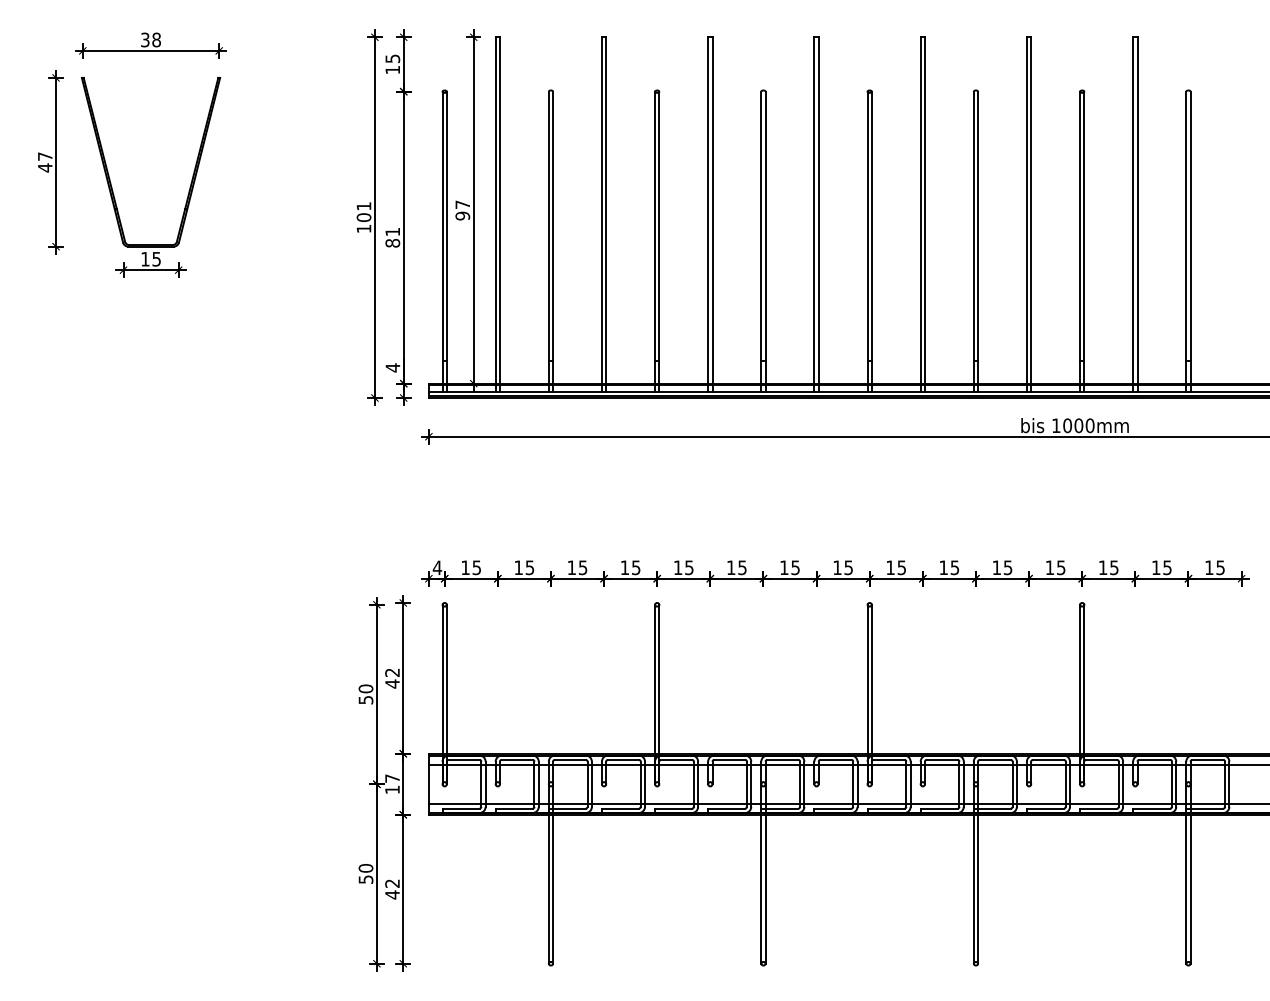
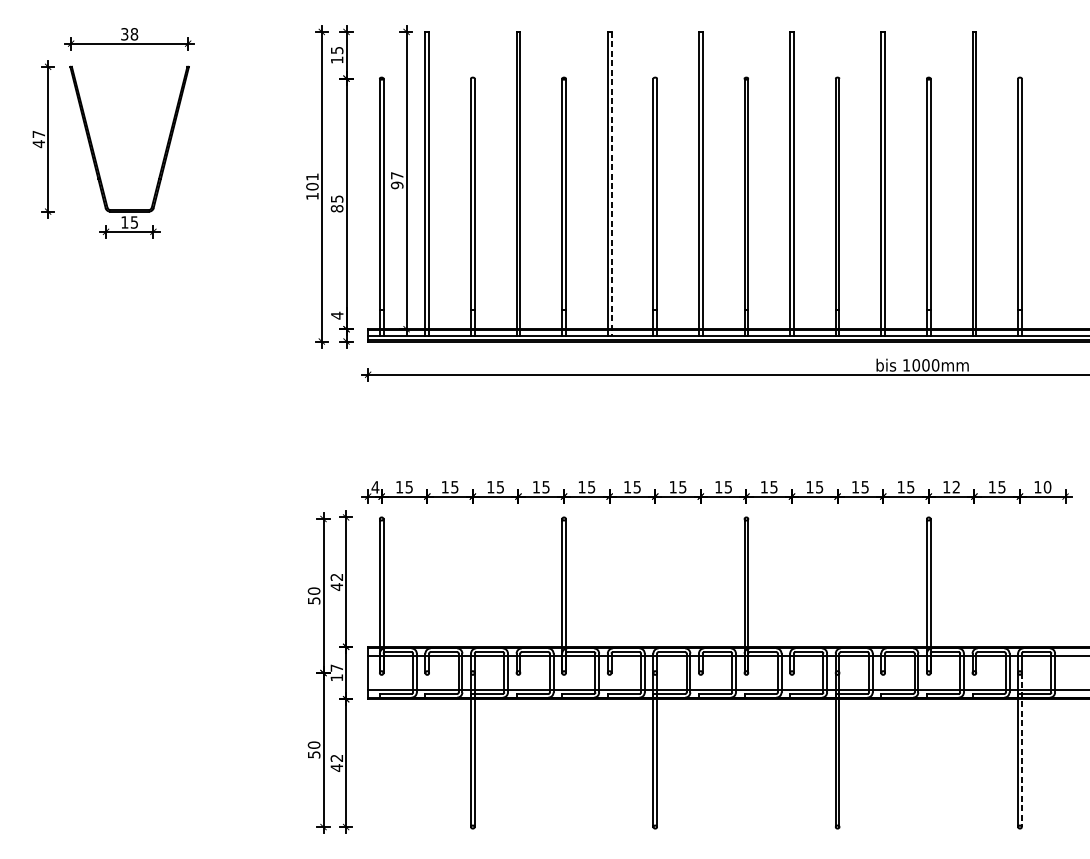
line: (712, 215) -> (611, 184), solid -> dashed
text: (392, 232) -> (336, 199), 81 -> 85
text: (1114, 567) -> (956, 486), 15 -> 12
text: (1220, 567) -> (1047, 486), 15 -> 10
line: (1190, 874) -> (1021, 750), solid -> dashed

